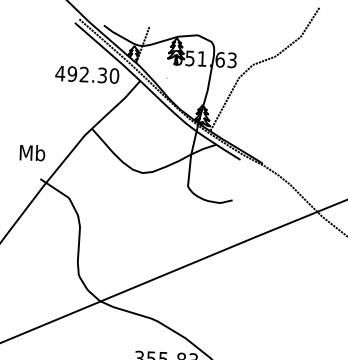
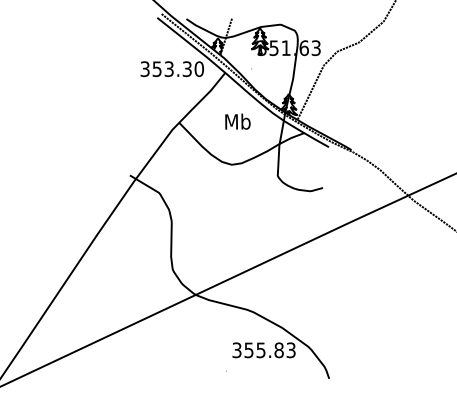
text: (71, 74) -> (156, 69), 492.30 -> 353.30
text: (32, 152) -> (237, 121), moved

